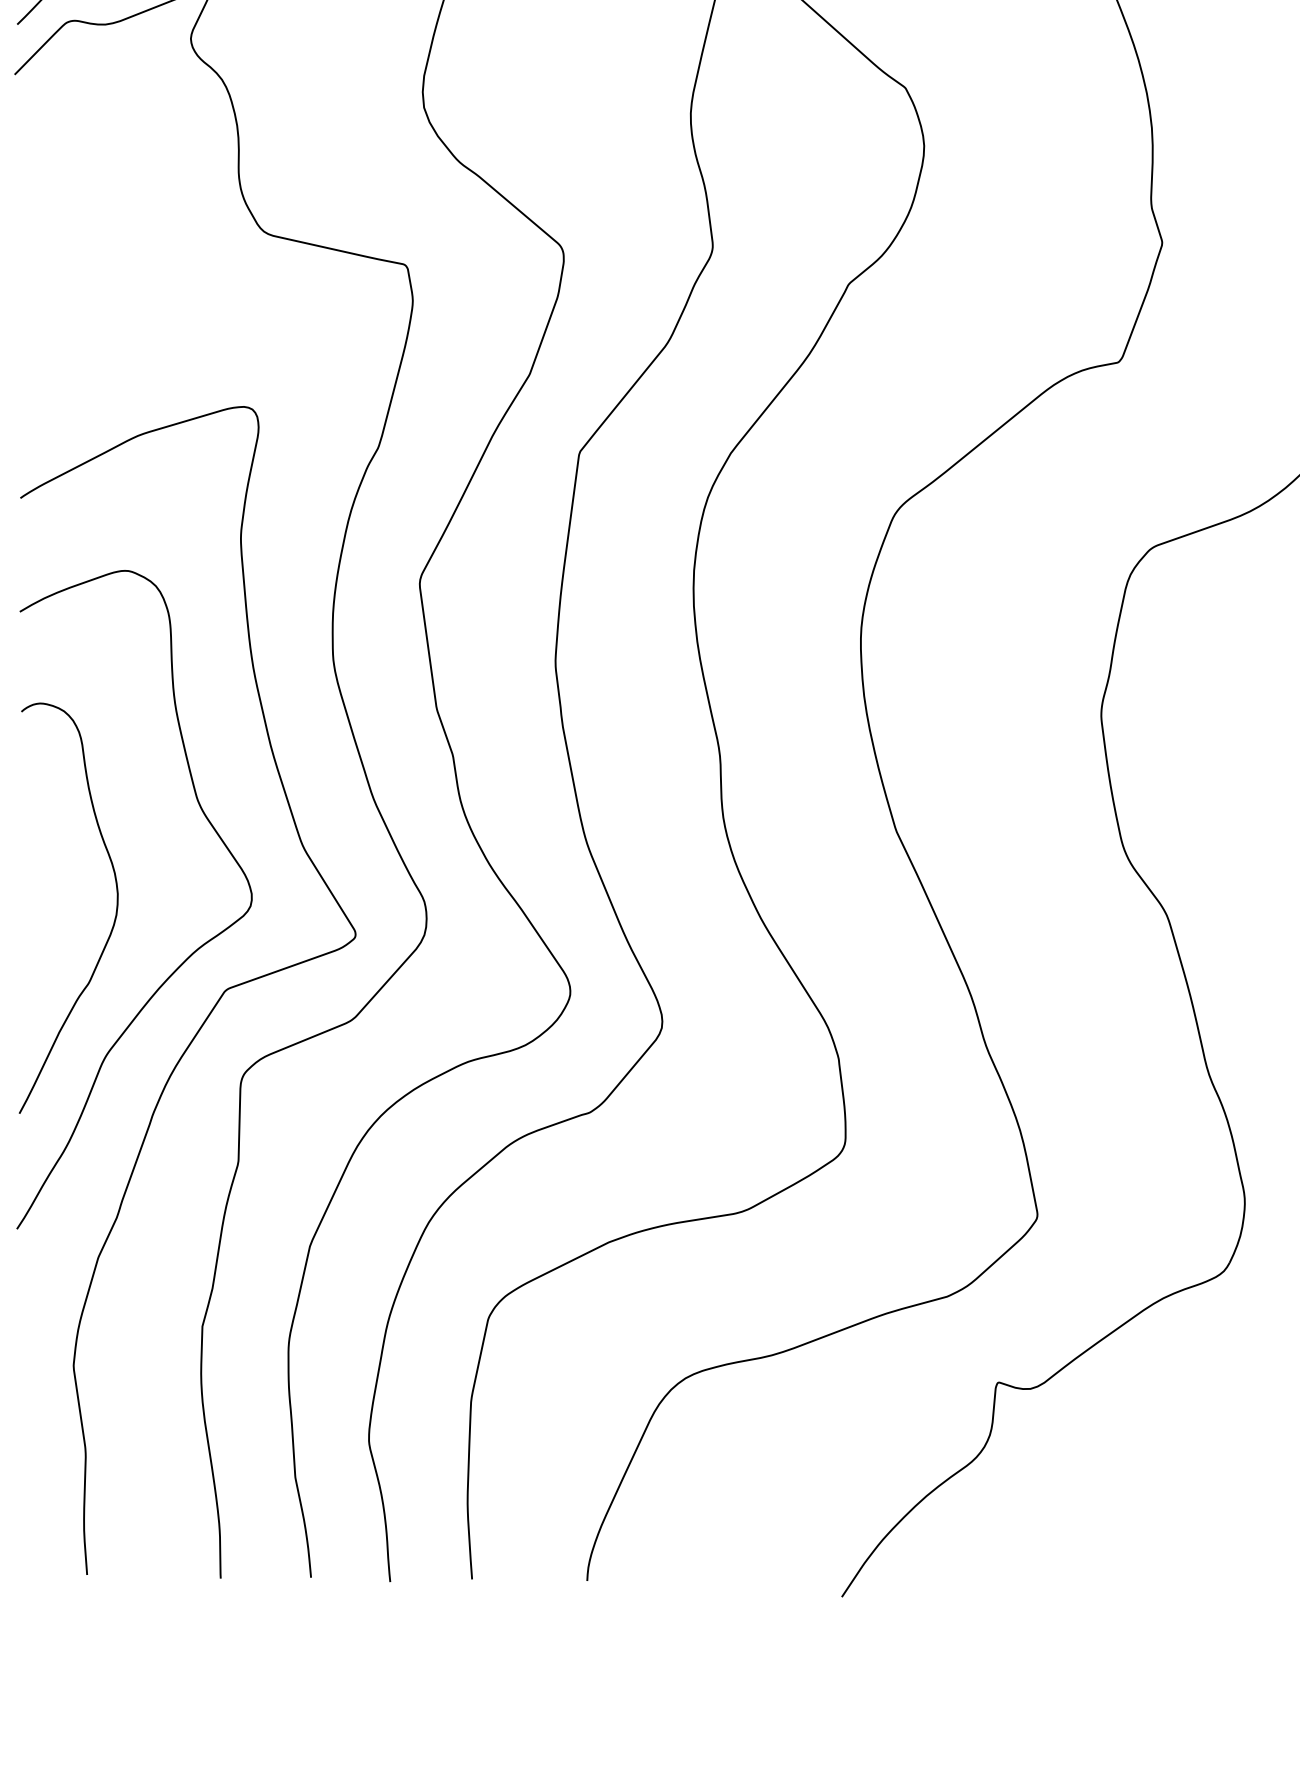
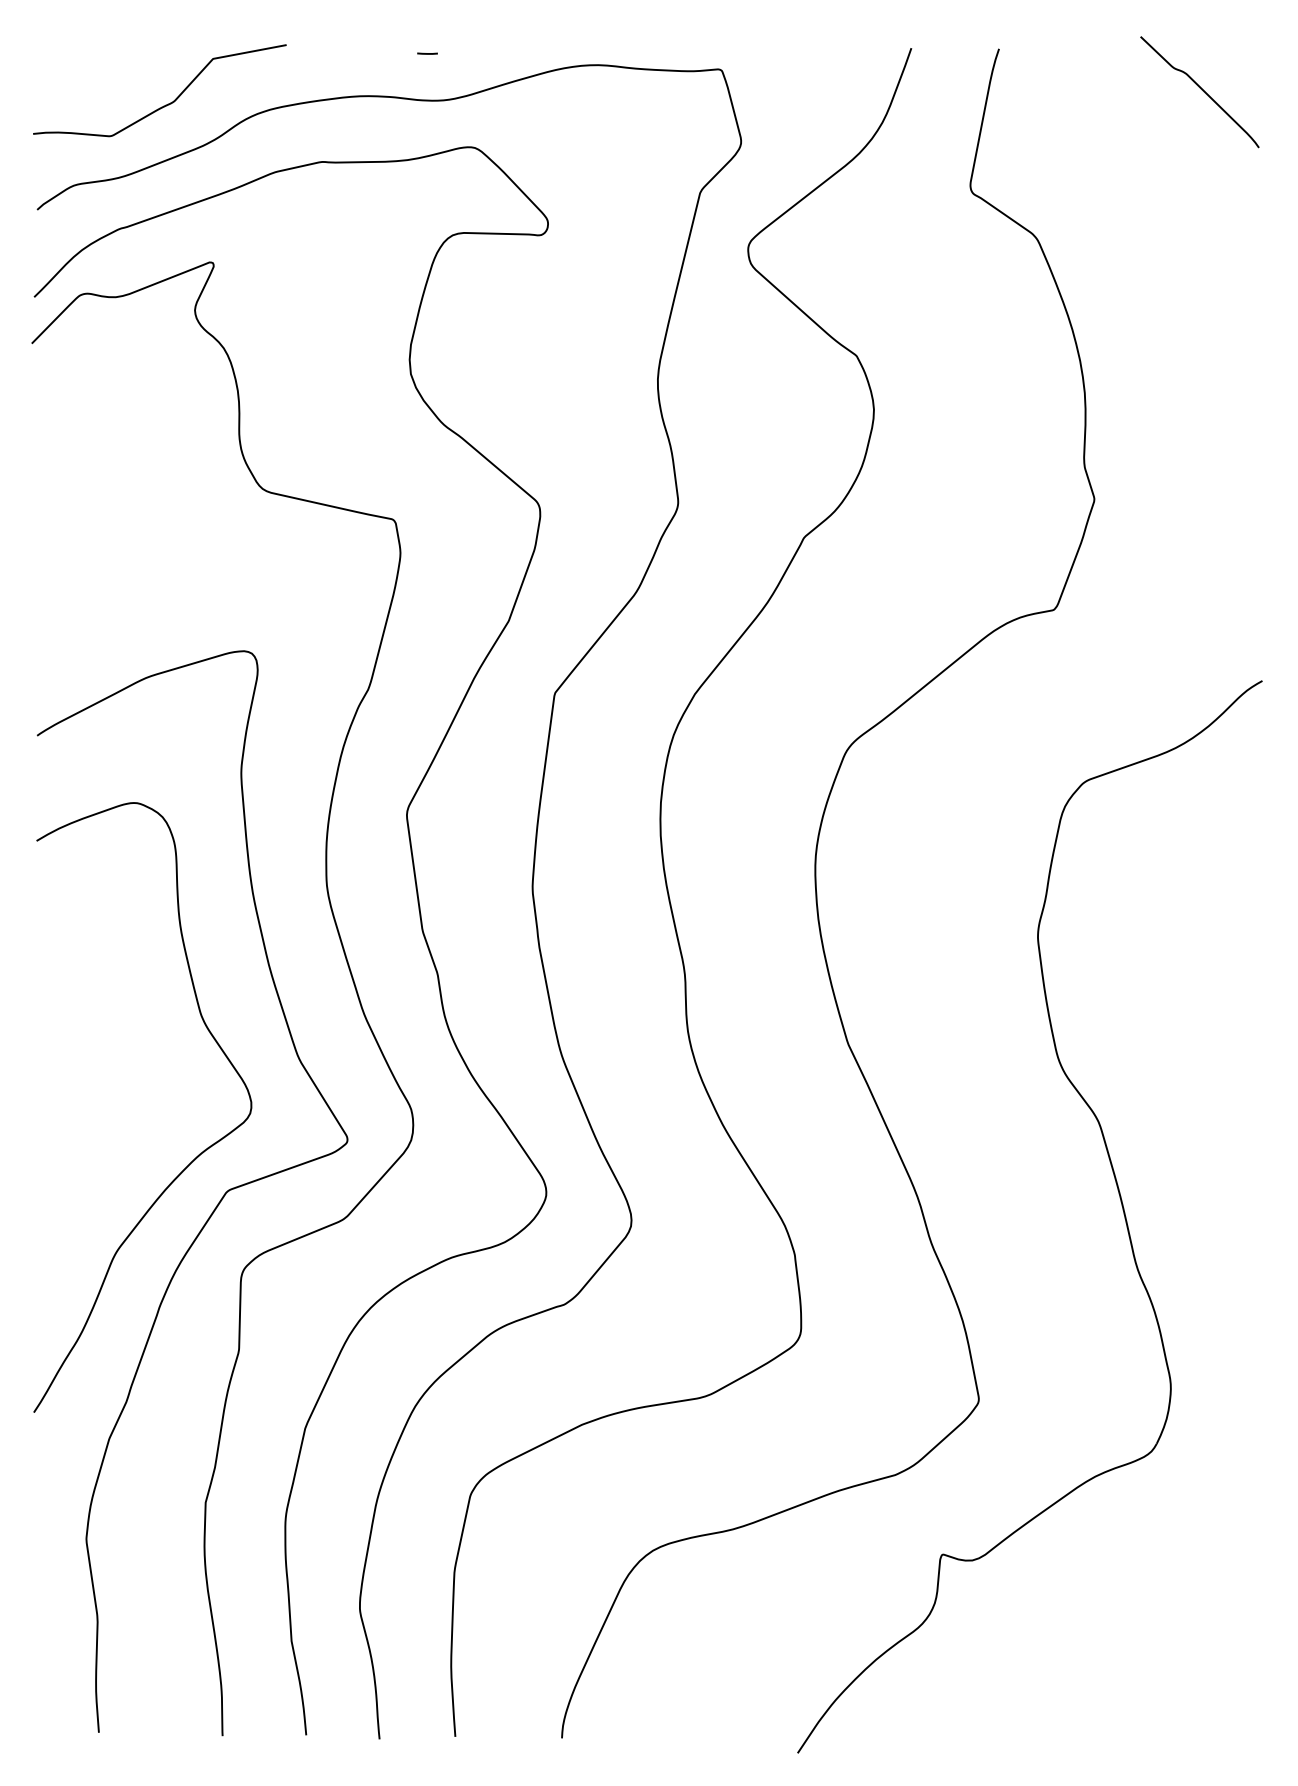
curve: (112, 924) -> (122, 1130), removed

